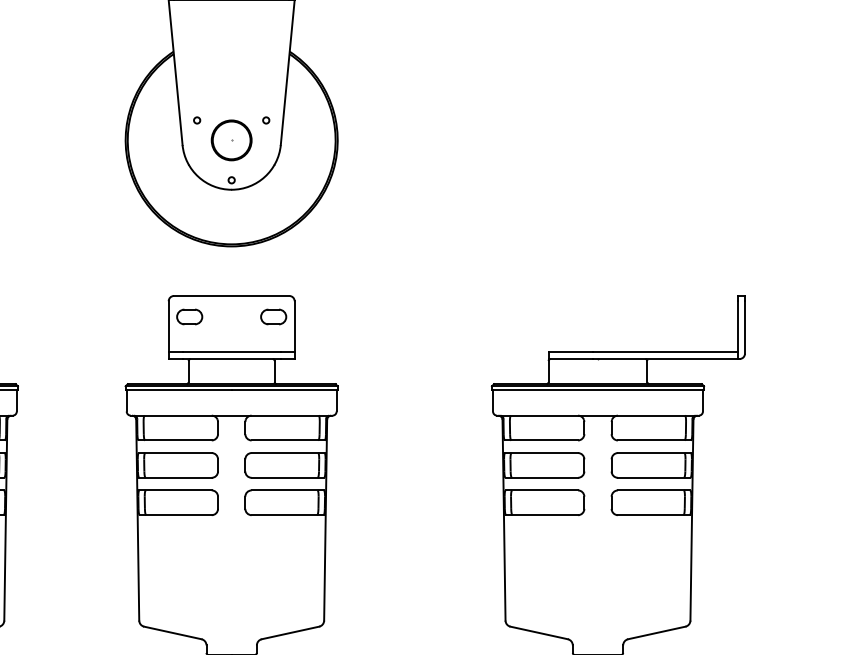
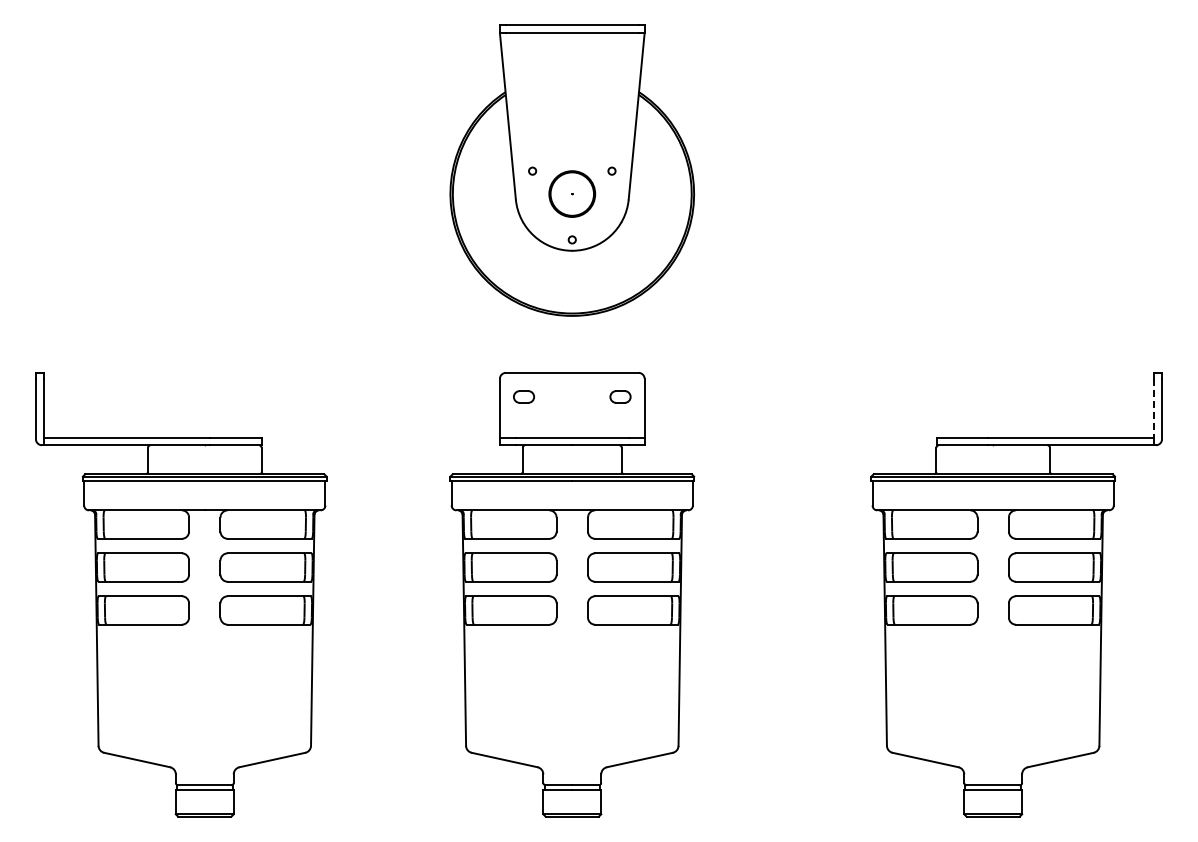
part: (189, 316) -> (523, 396), size x0.7
part: (273, 316) -> (620, 396), size x0.7
line: (738, 327) -> (1154, 408), solid -> dashed

